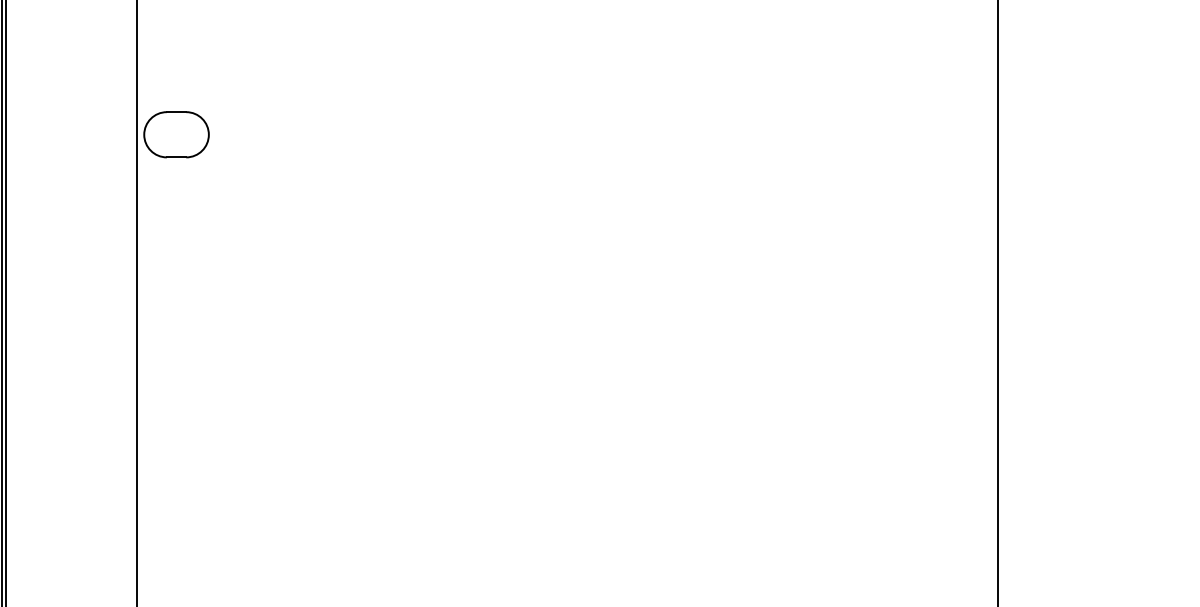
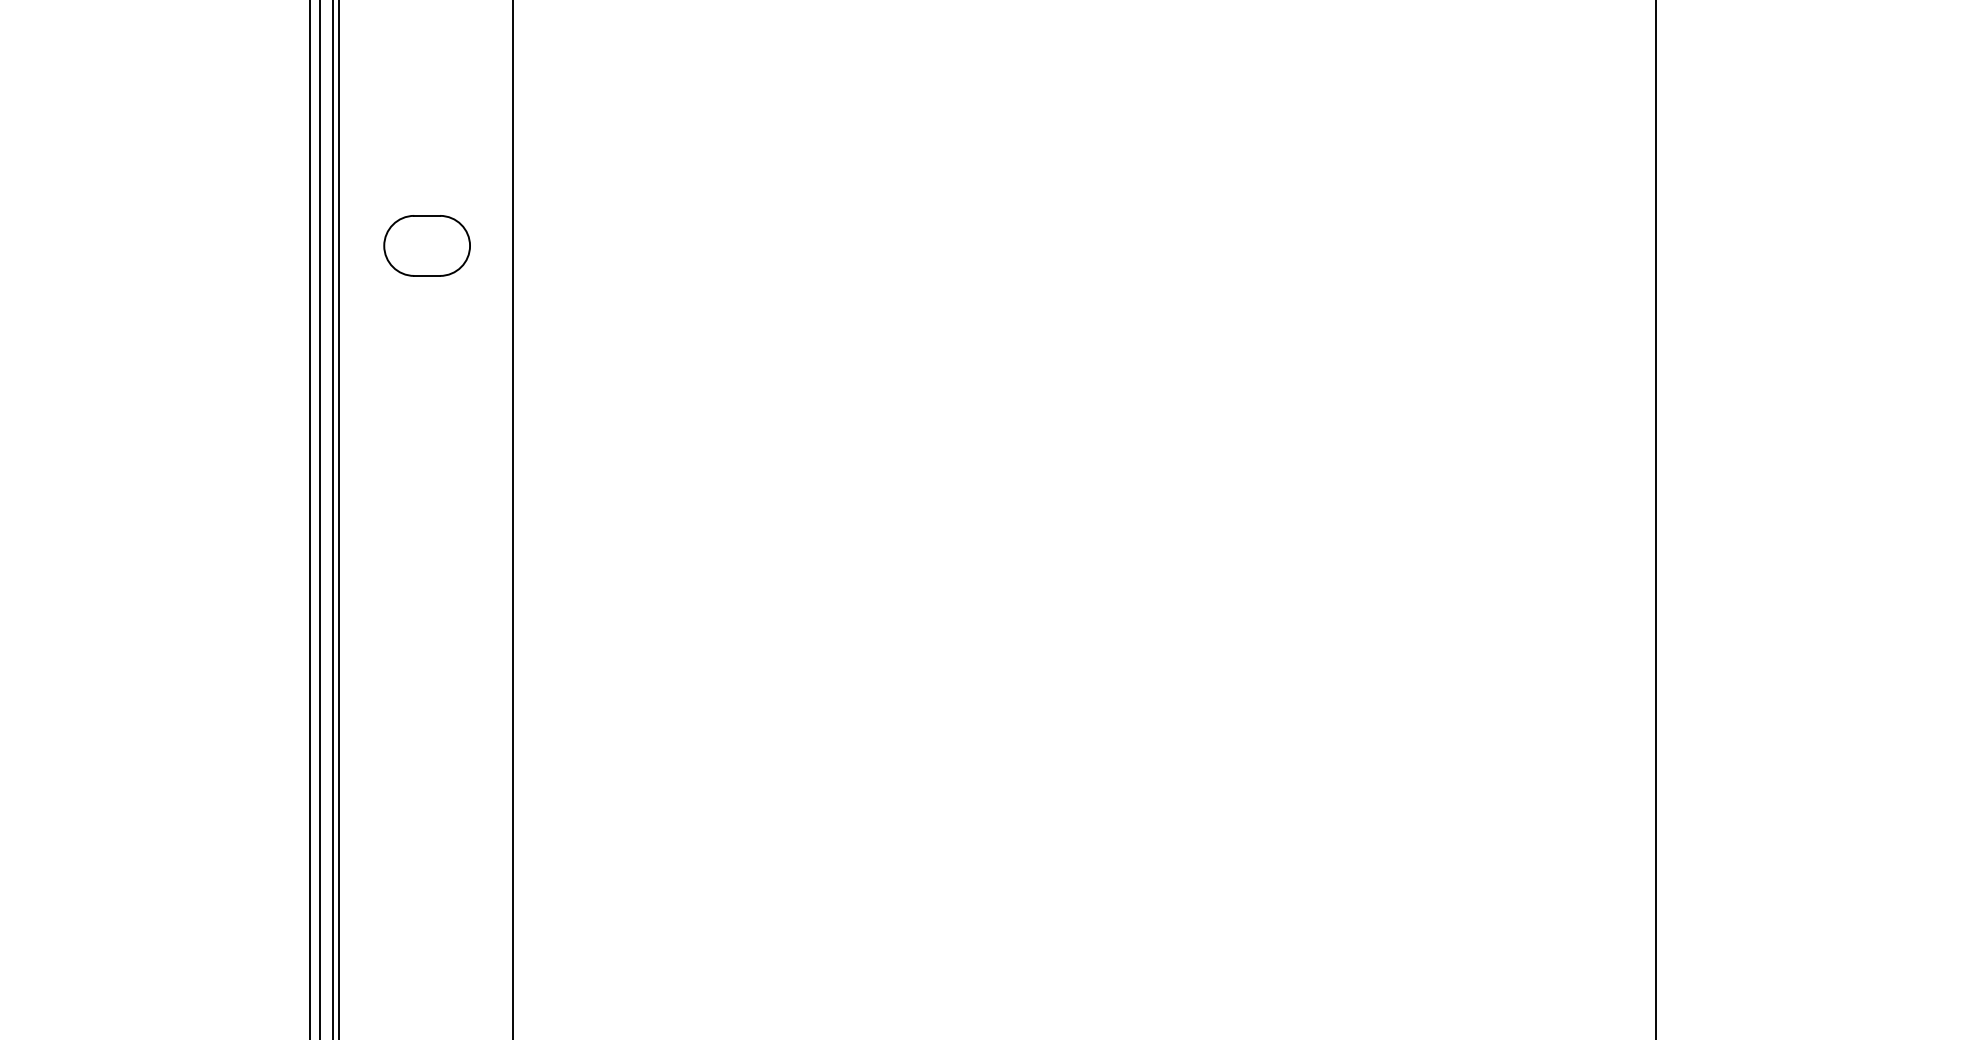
part: (176, 134) -> (426, 245), moved

